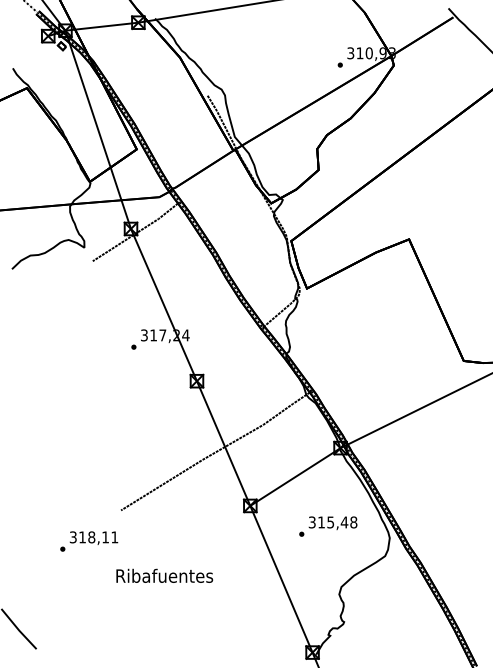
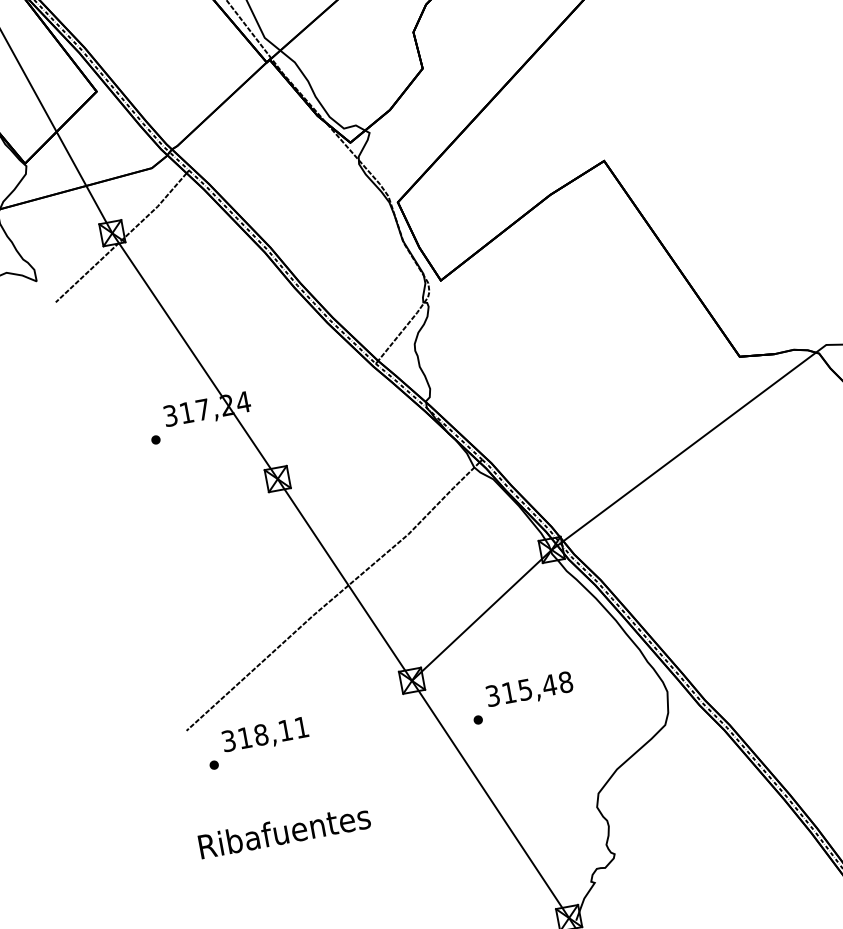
text: (328, 526) -> (522, 697), moved
text: (89, 541) -> (258, 742), moved

